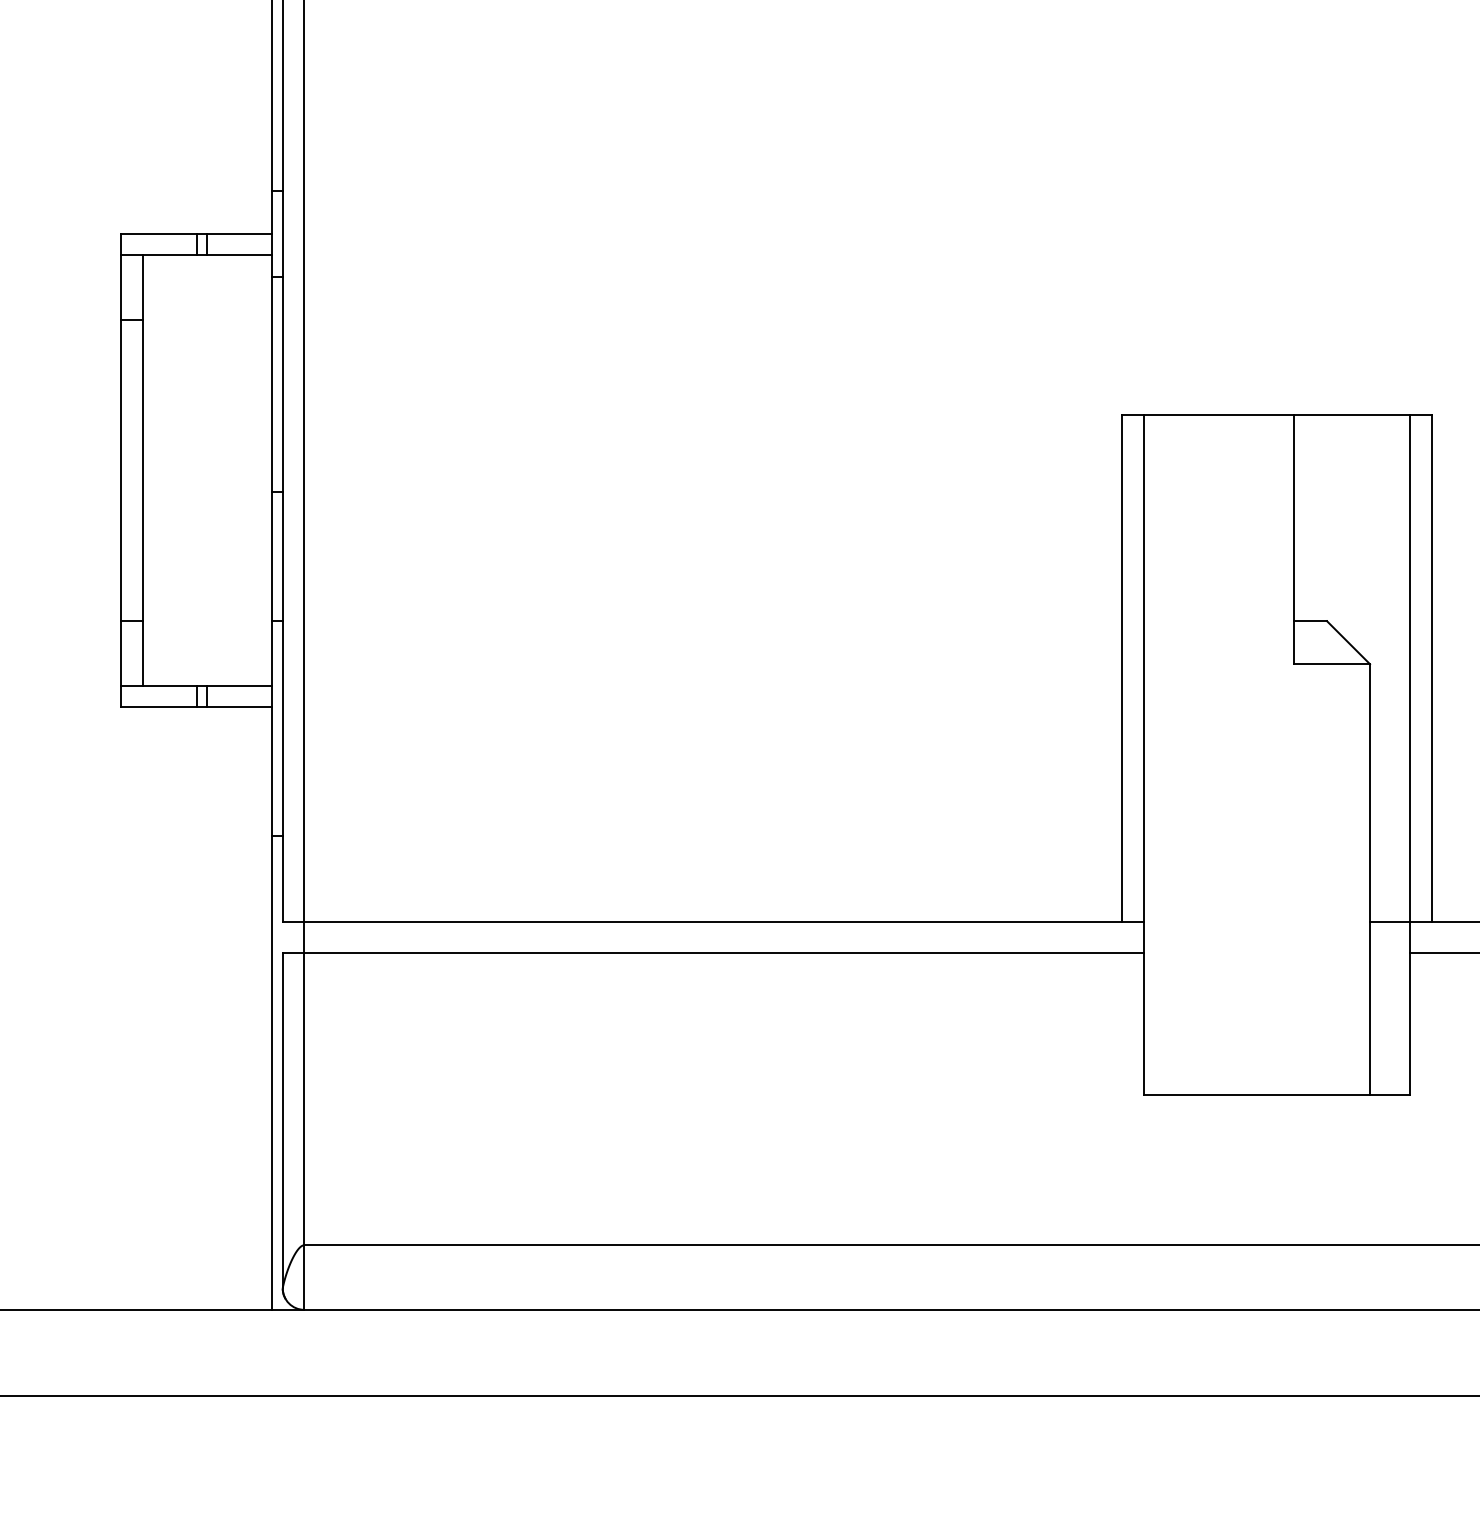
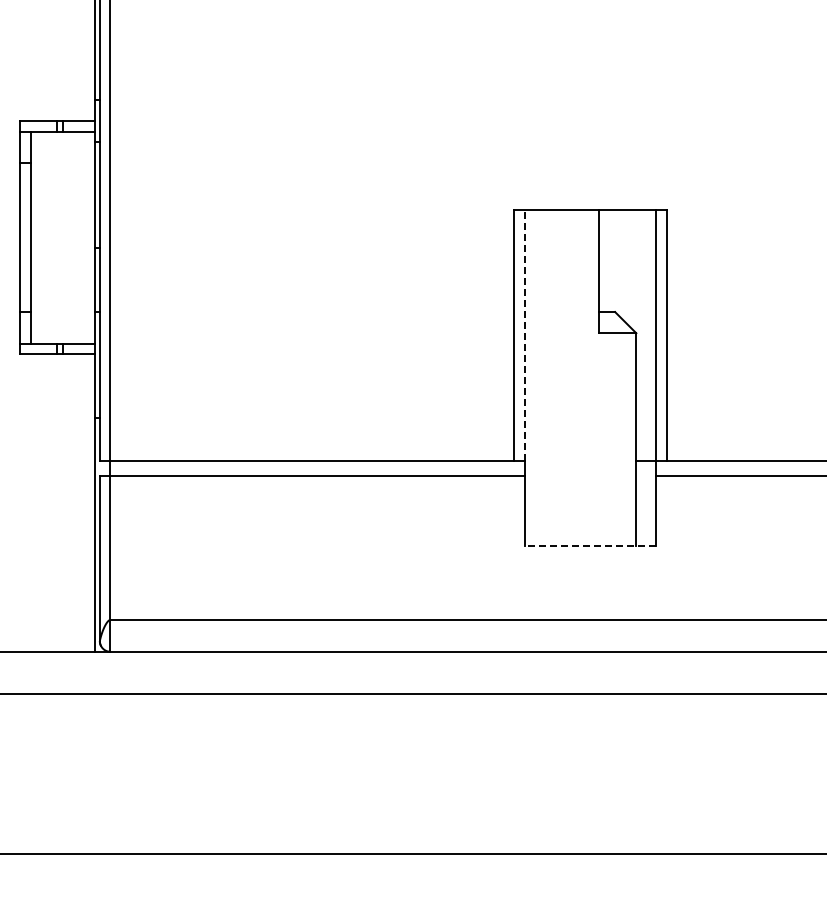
line: (1143, 666) -> (524, 334), solid -> dashed
line: (1277, 1094) -> (590, 545), solid -> dashed

